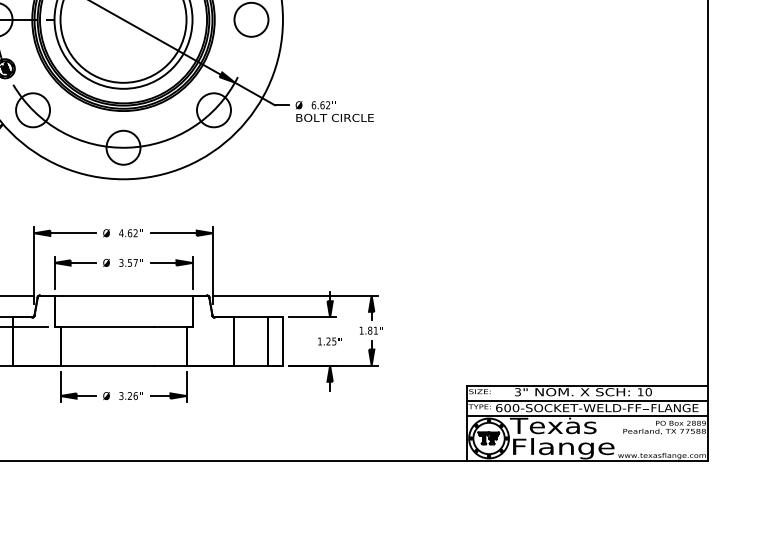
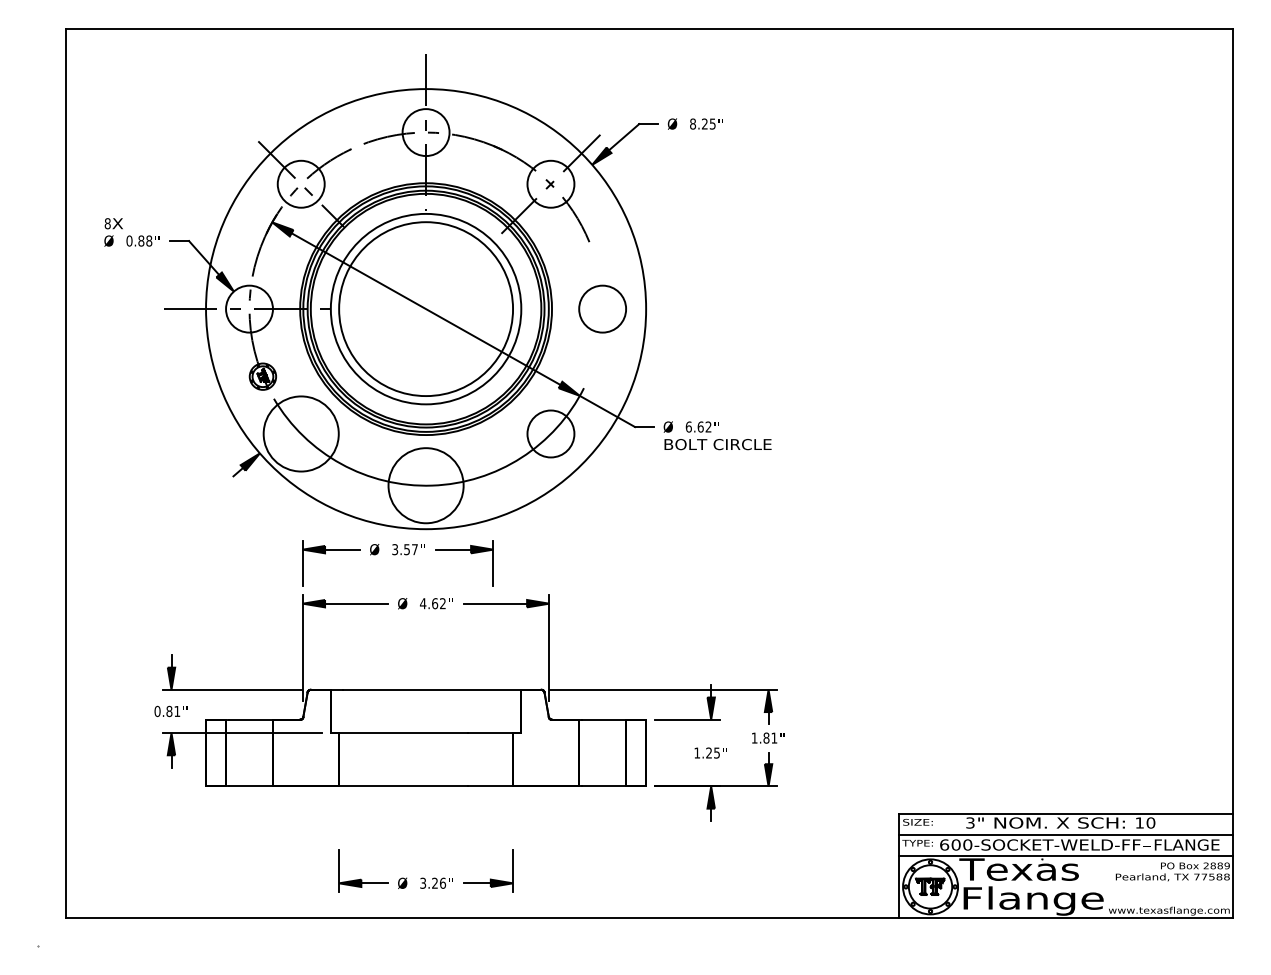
circle: (32, 109) -> (300, 433), size x1.6
circle: (123, 147) -> (425, 485), size x1.6
part: (121, 267) -> (395, 555), moved
part: (121, 391) -> (423, 877), moved

